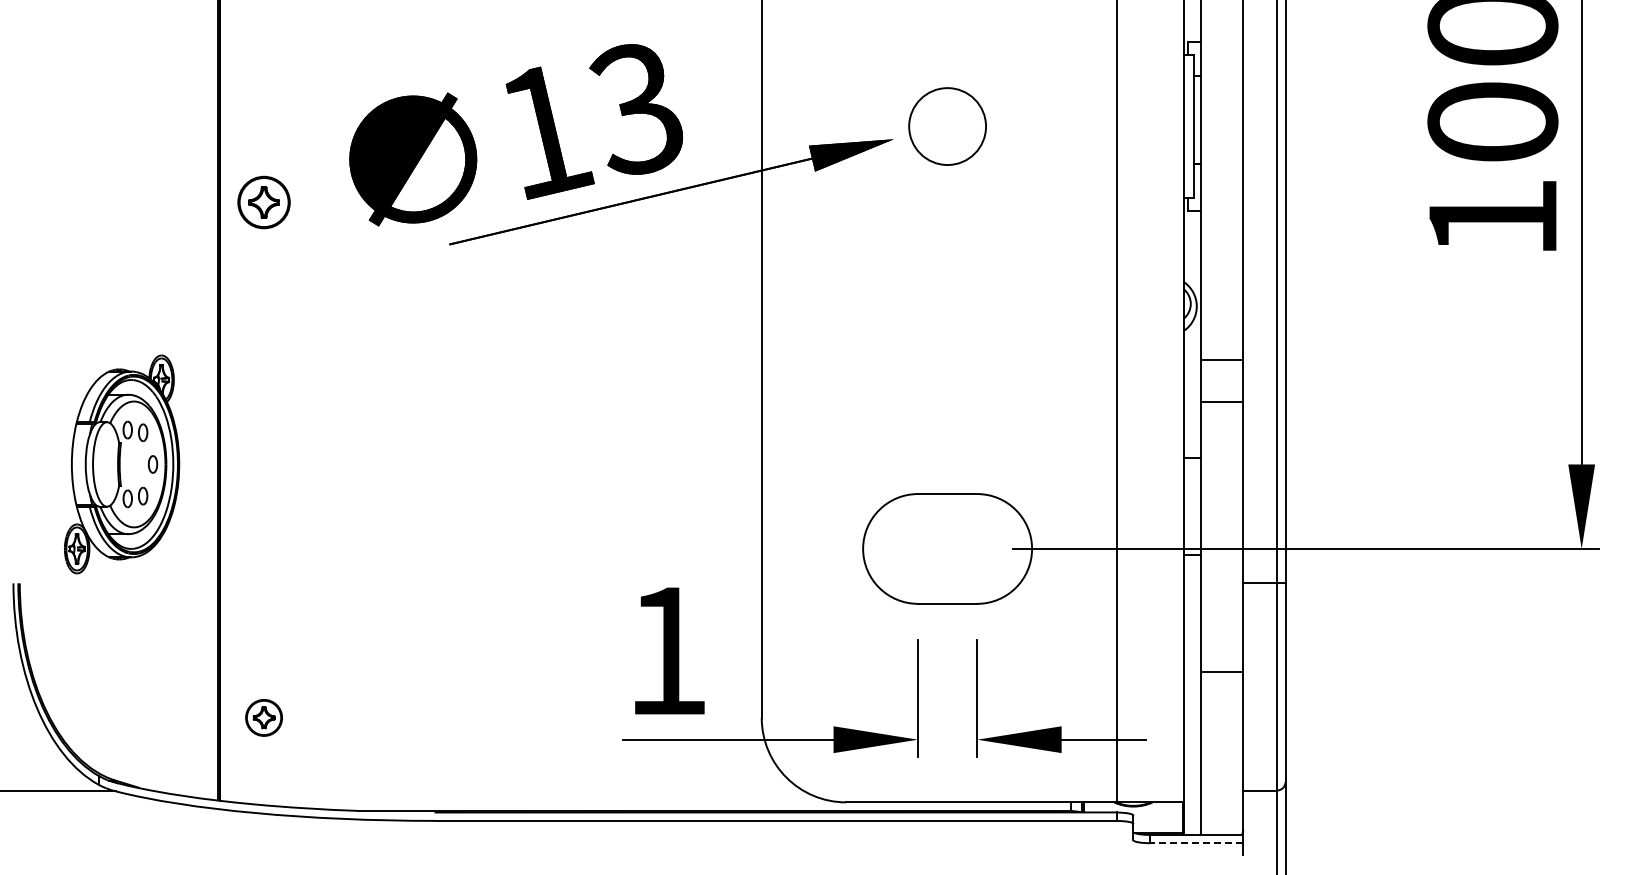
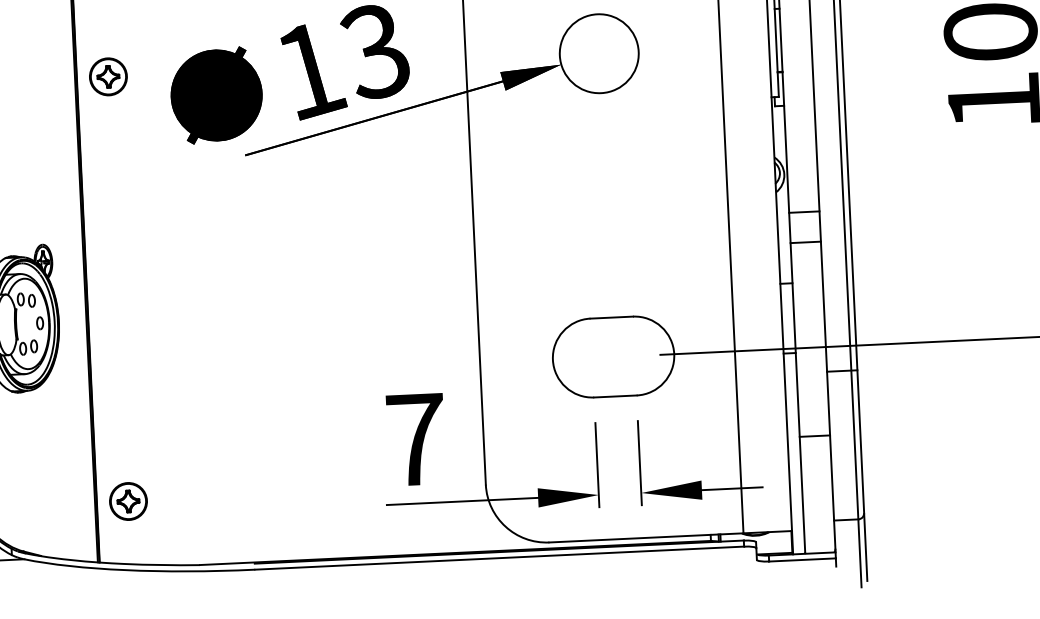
circle: (947, 126) -> (599, 53), size x1.43
part: (263, 202) -> (108, 76), moved
text: (667, 650) -> (415, 439), 1 -> 7
part: (263, 717) -> (128, 501), size x1.43
line: (1196, 843) -> (802, 560), dashed -> solid

